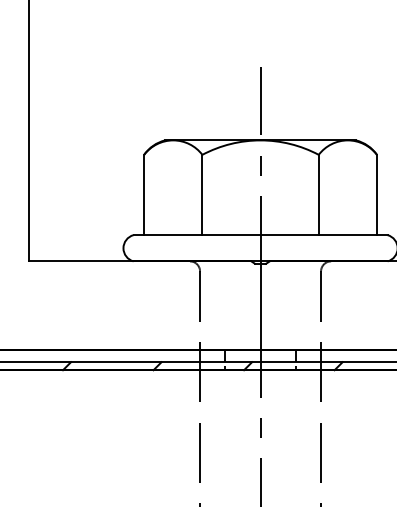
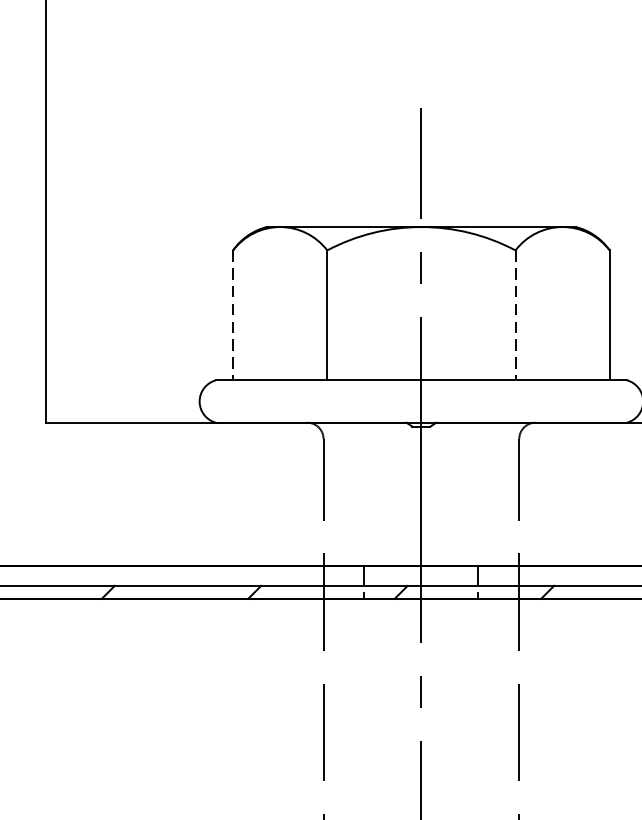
line: (144, 195) -> (233, 316), solid -> dashed
line: (318, 195) -> (515, 316), solid -> dashed

